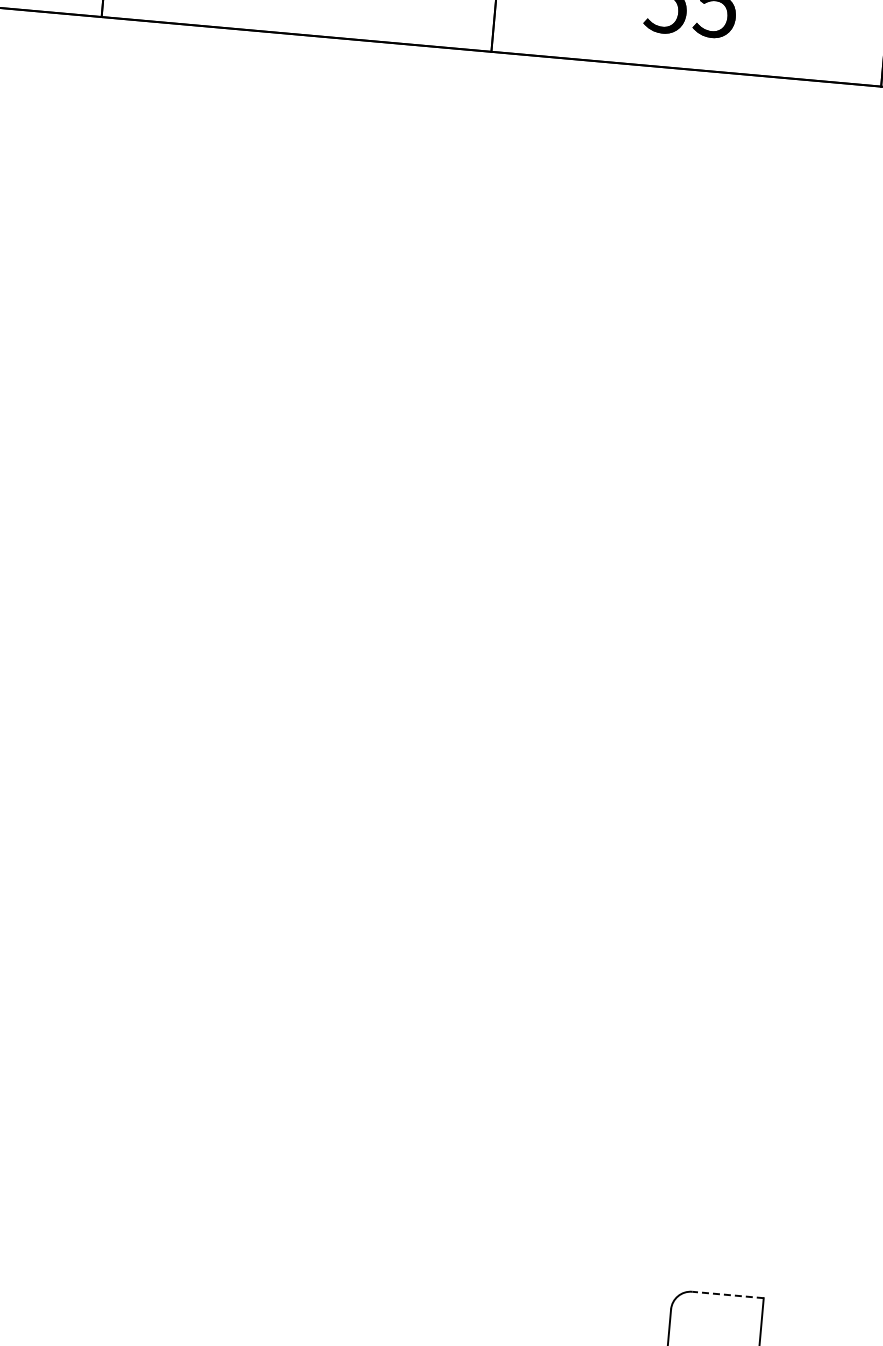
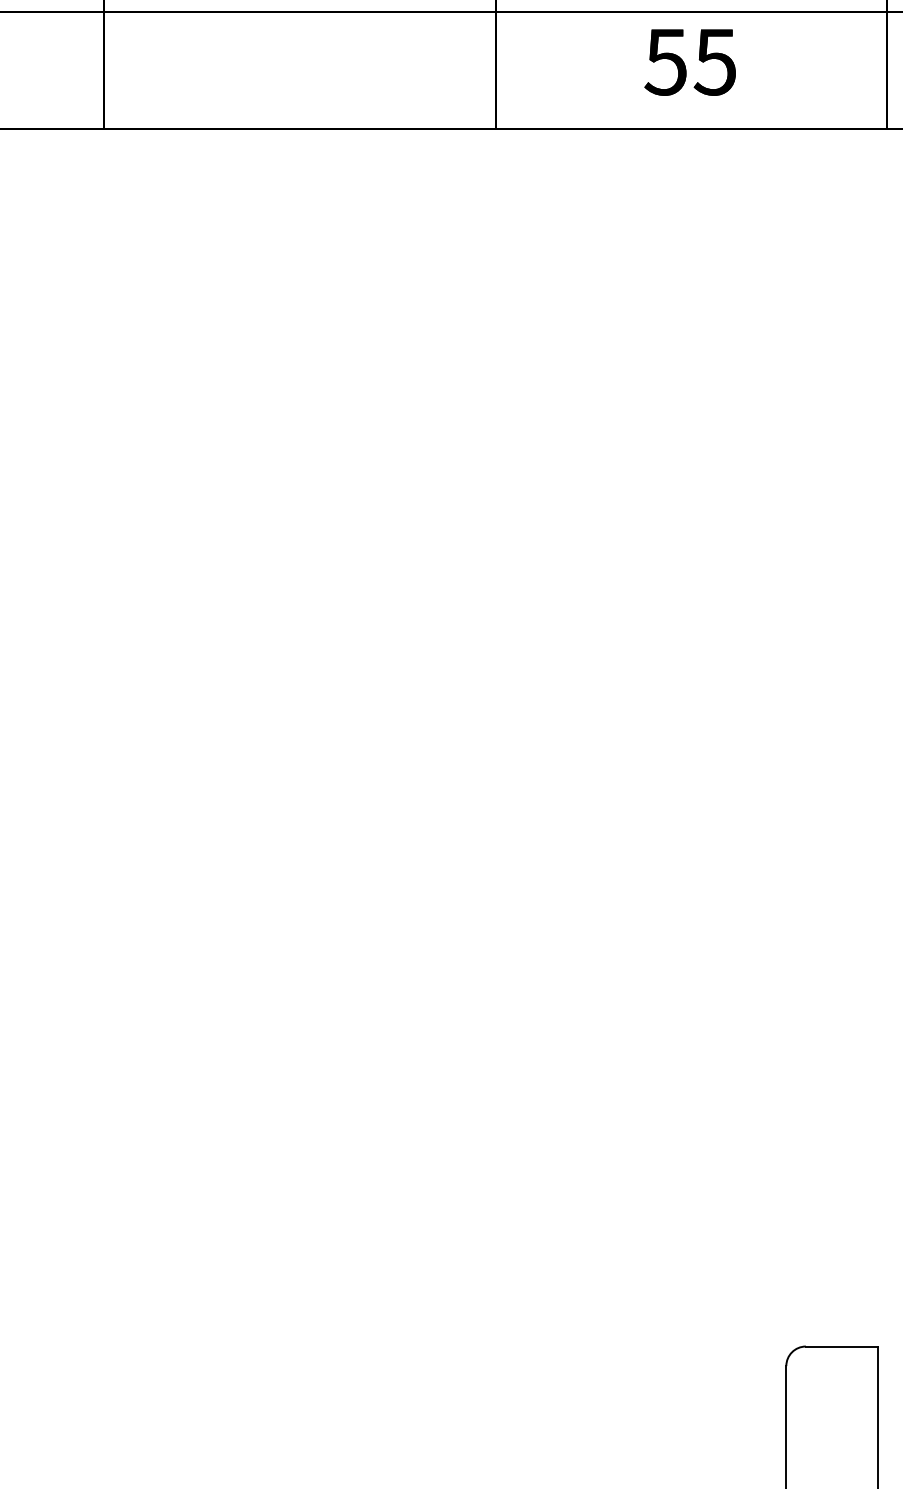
line: (727, 1294) -> (841, 1346), dashed -> solid

